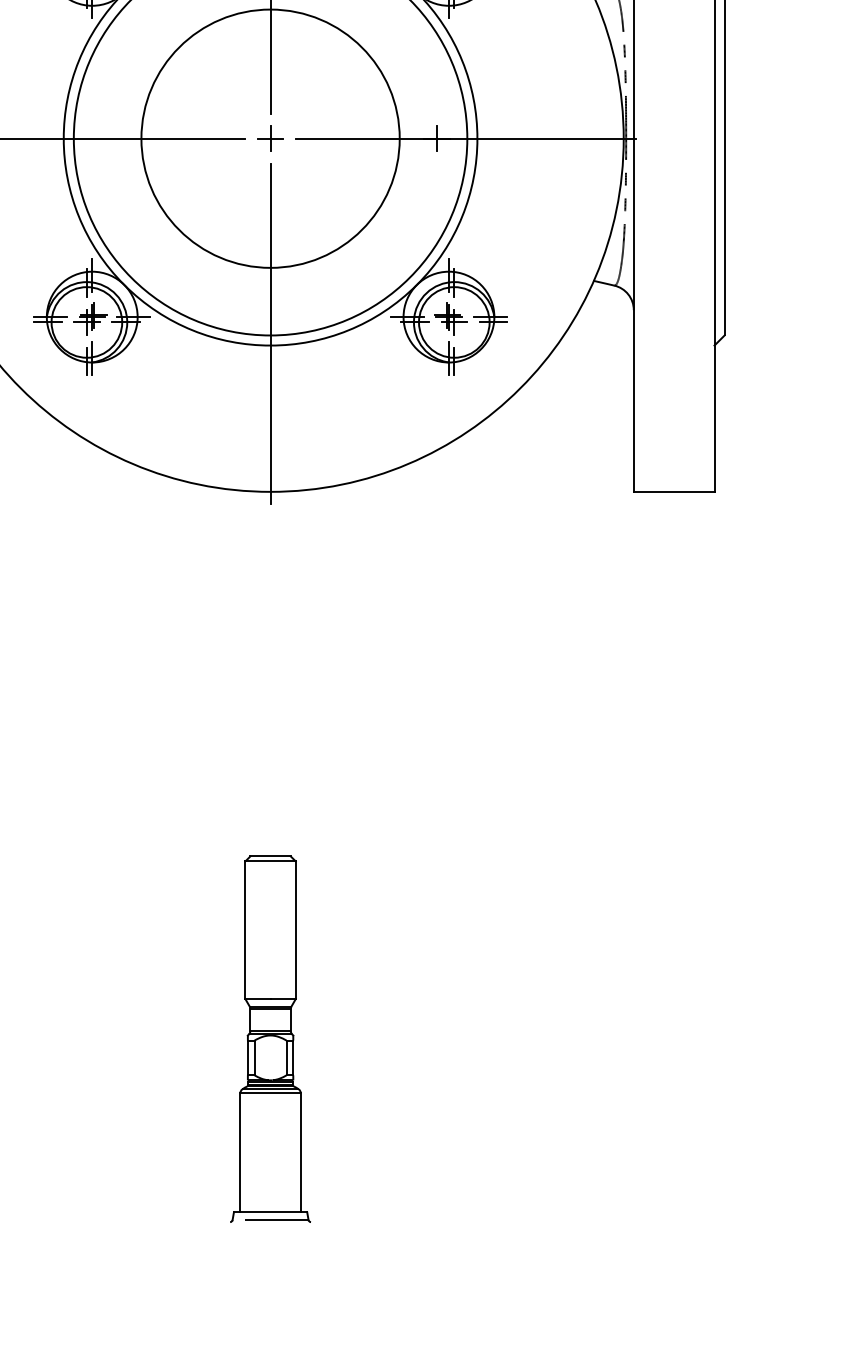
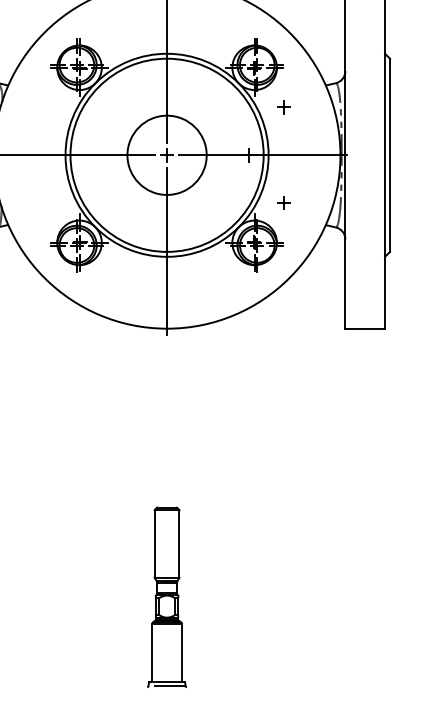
part: (507, 41) -> (283, 107), added
circle: (269, 137) -> (166, 154), size x0.62
part: (507, 234) -> (283, 202), added

